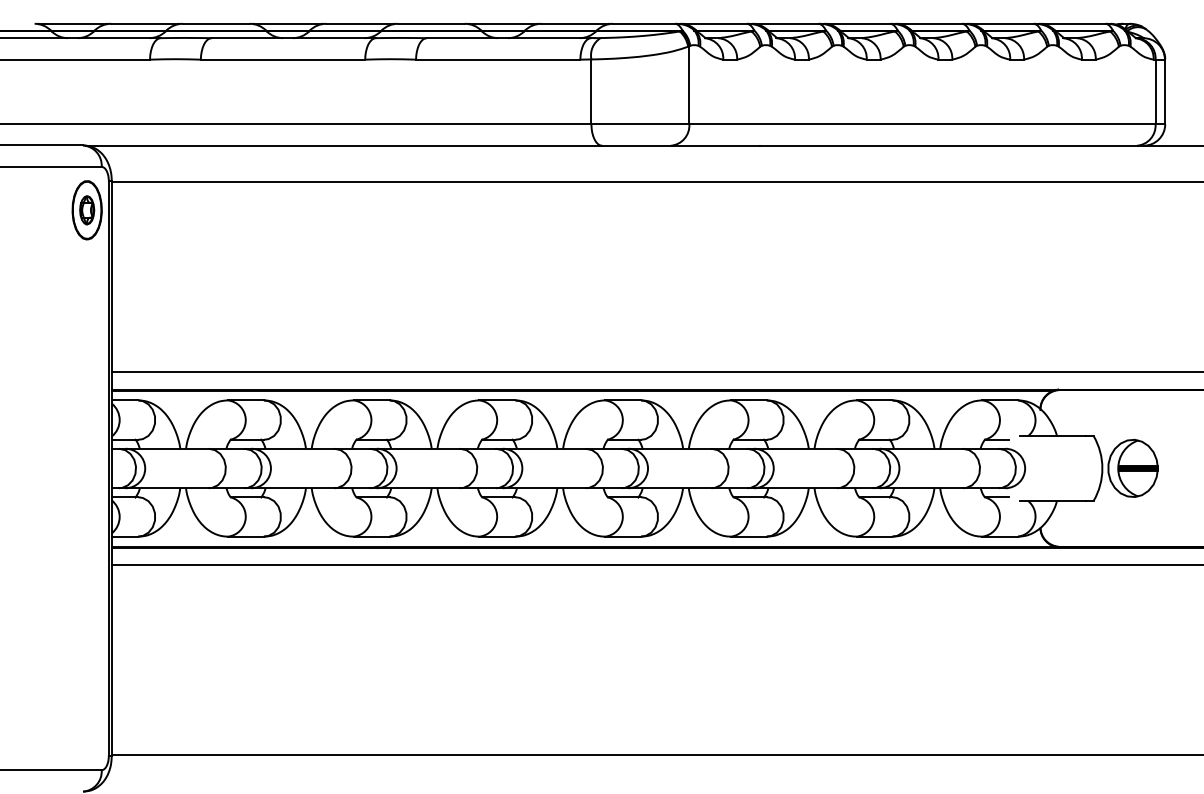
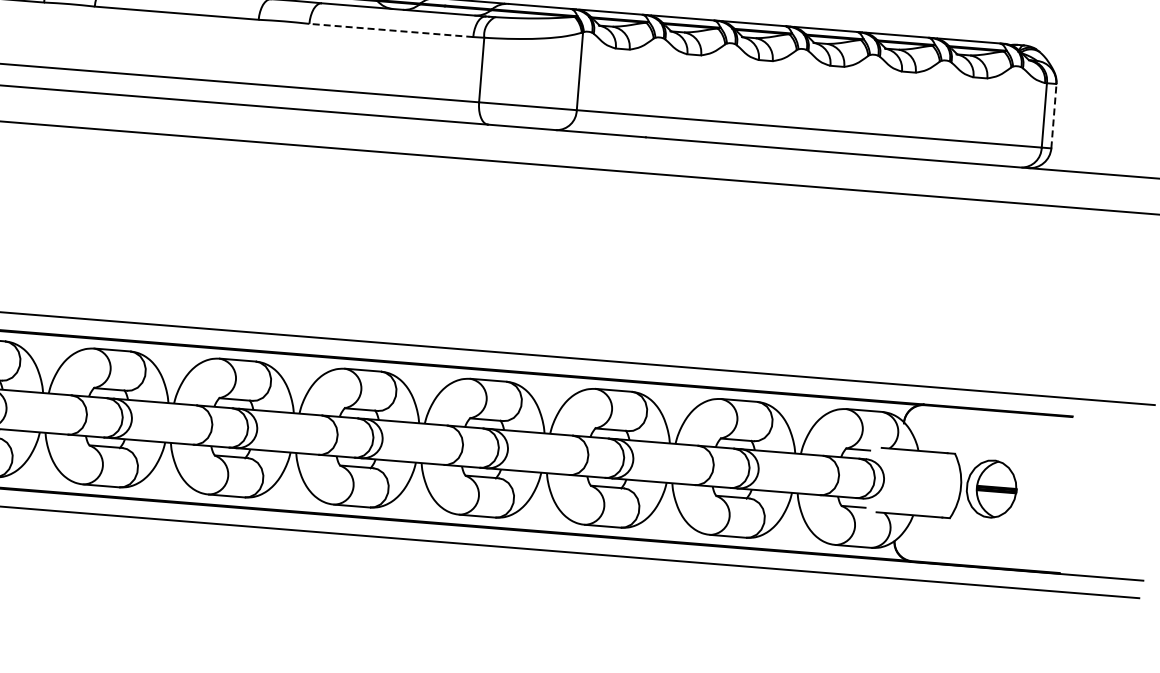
line: (497, 59) -> (390, 30), solid -> dashed
line: (1165, 91) -> (1054, 115), solid -> dashed

